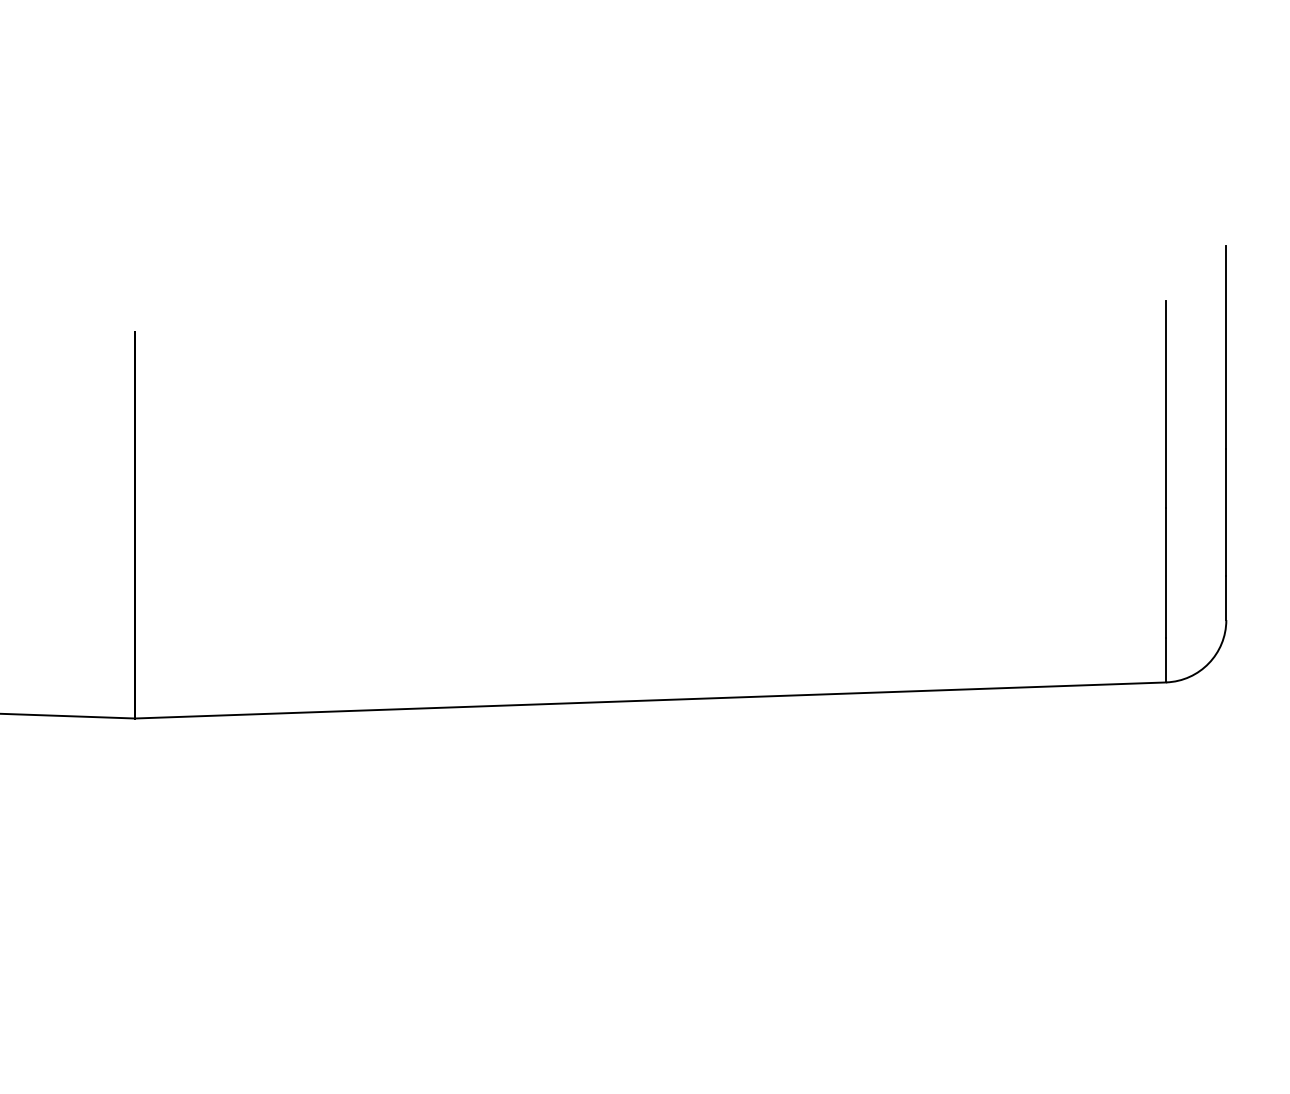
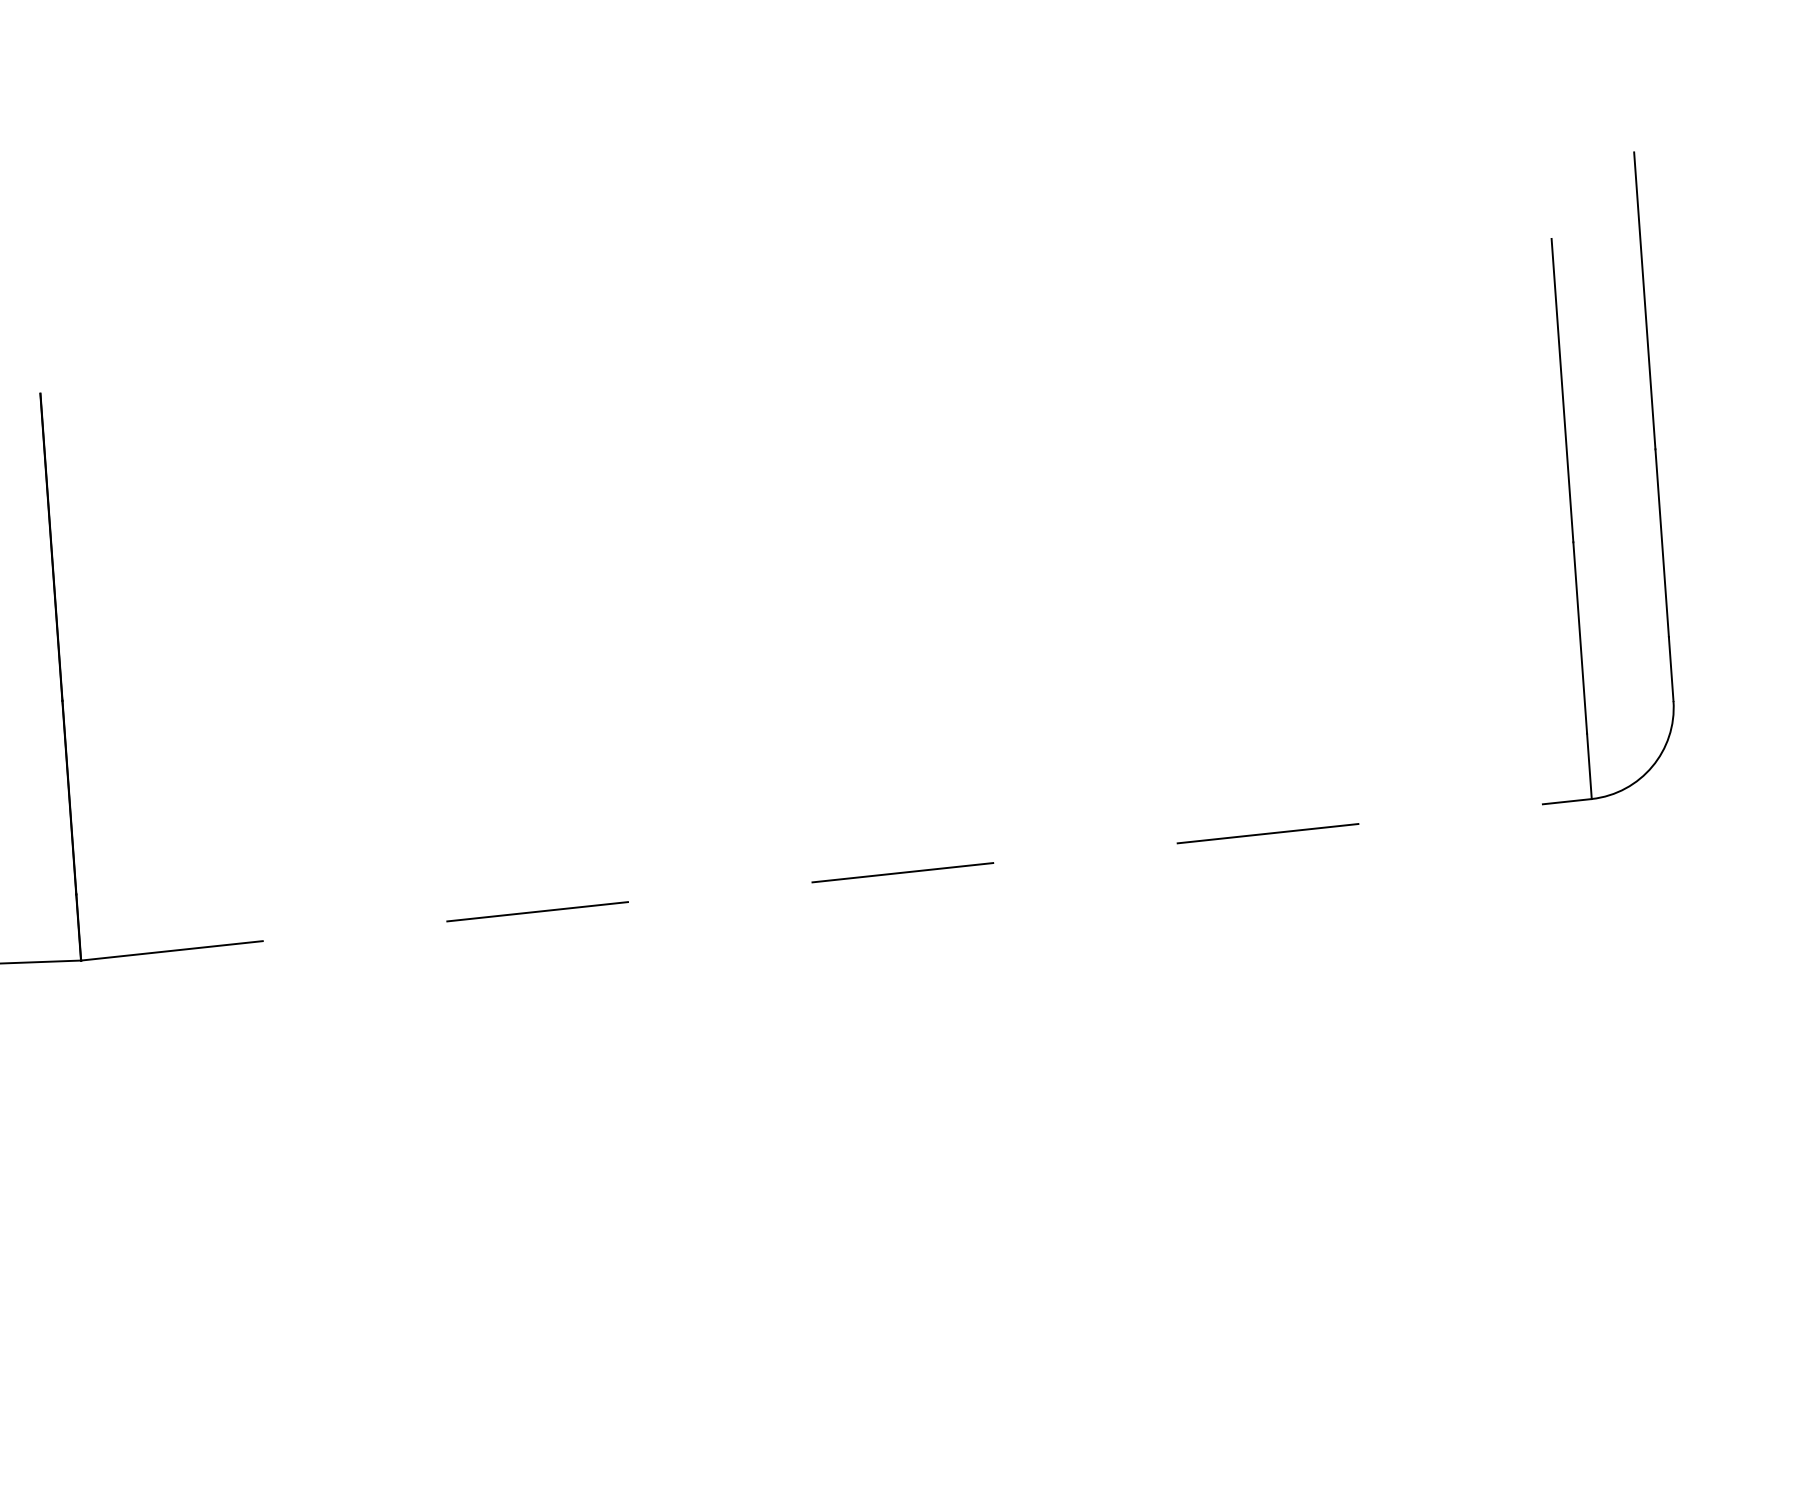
line: (650, 700) -> (836, 879), solid -> dashed

